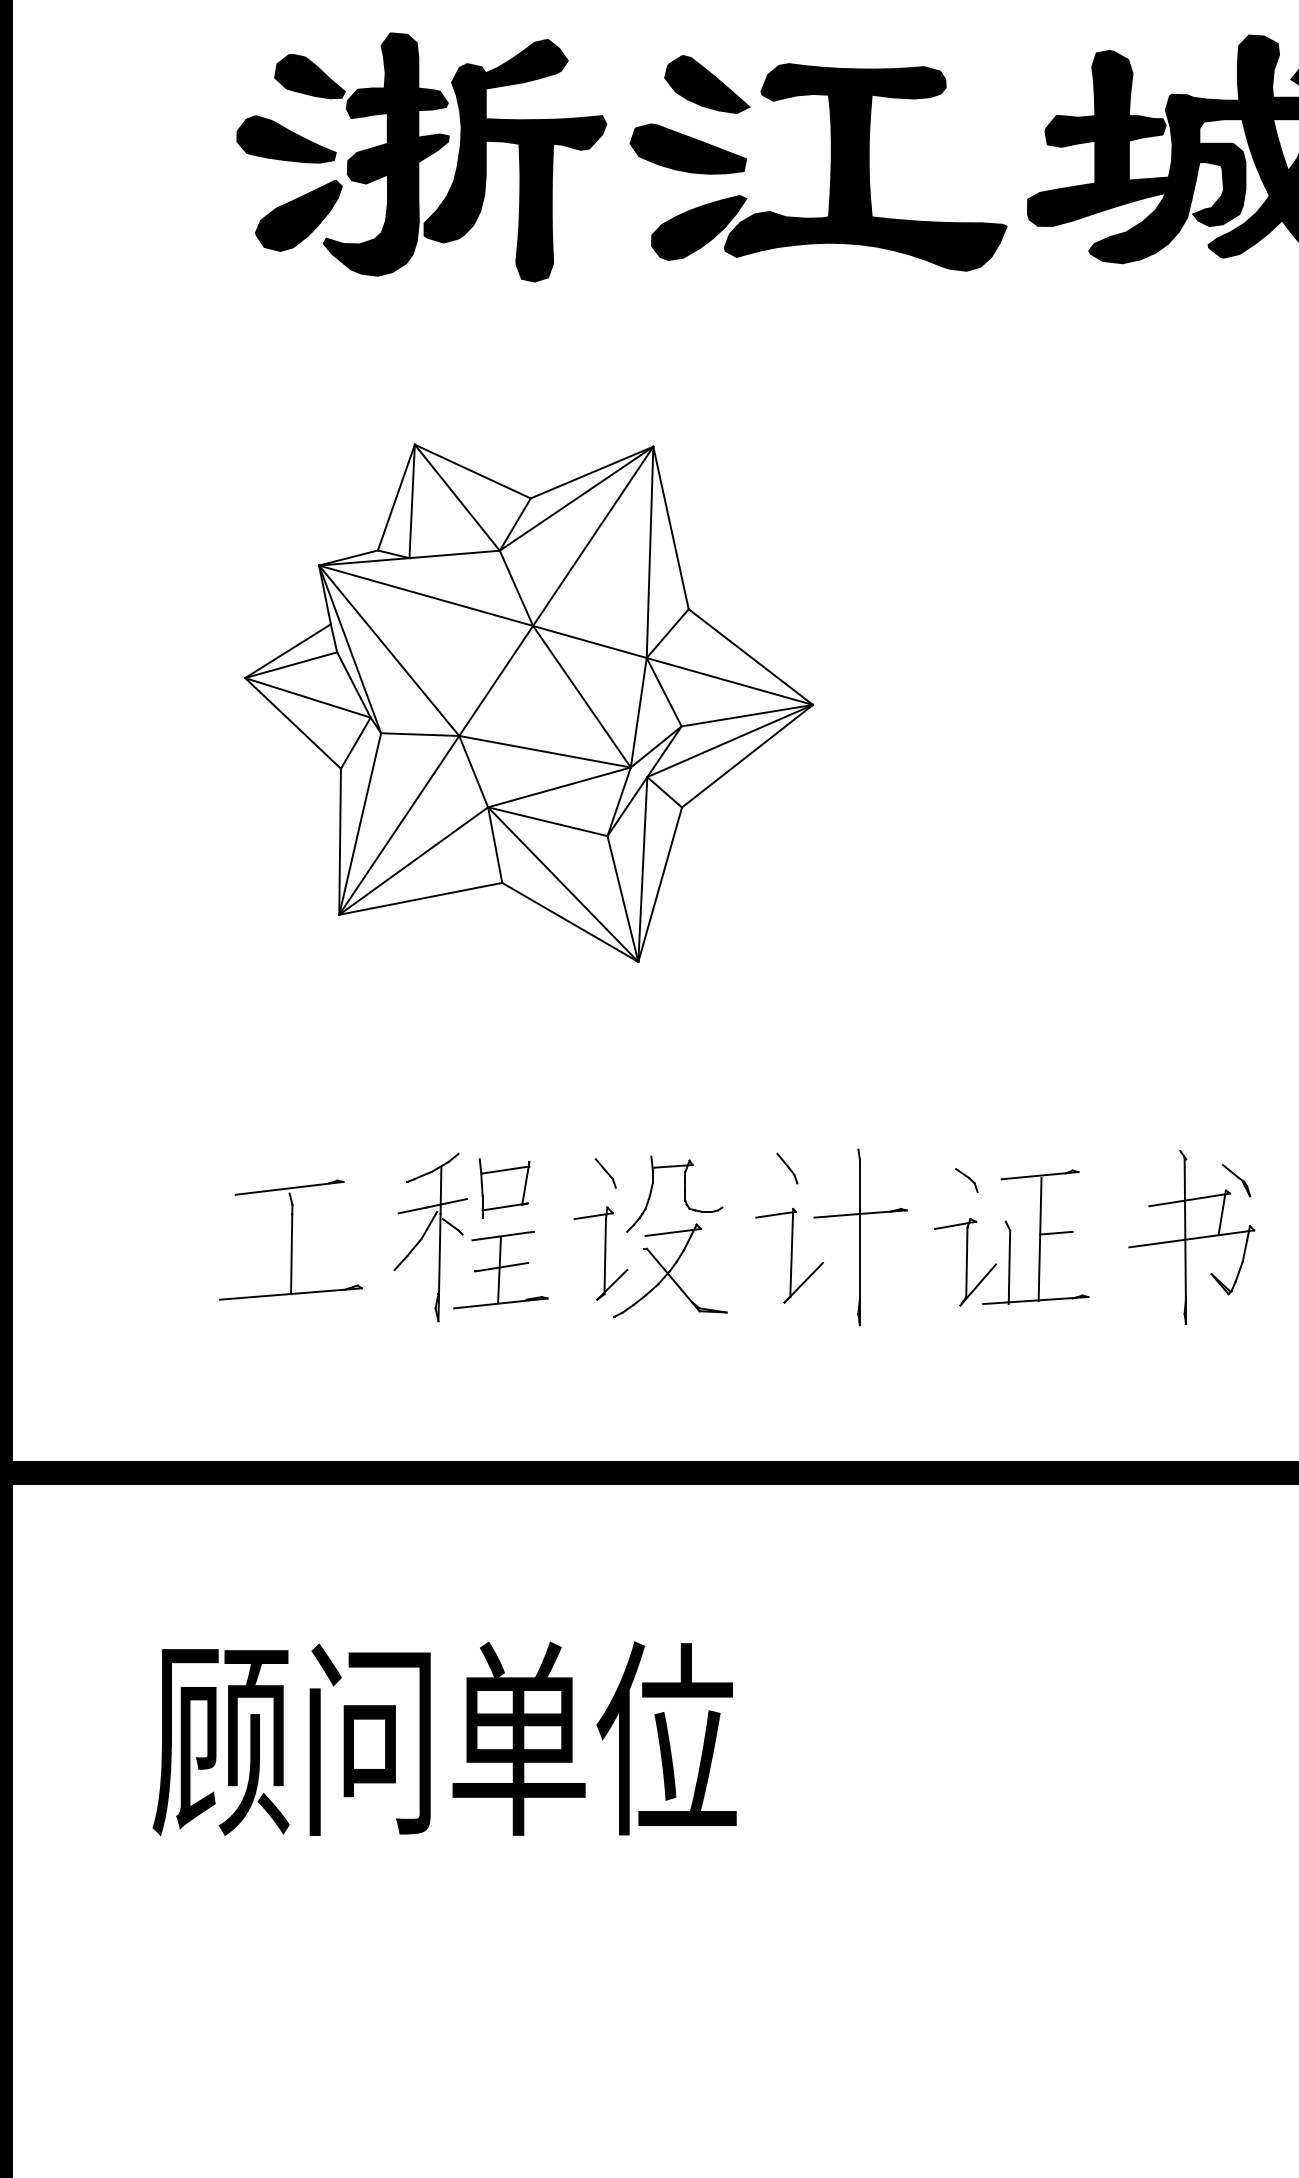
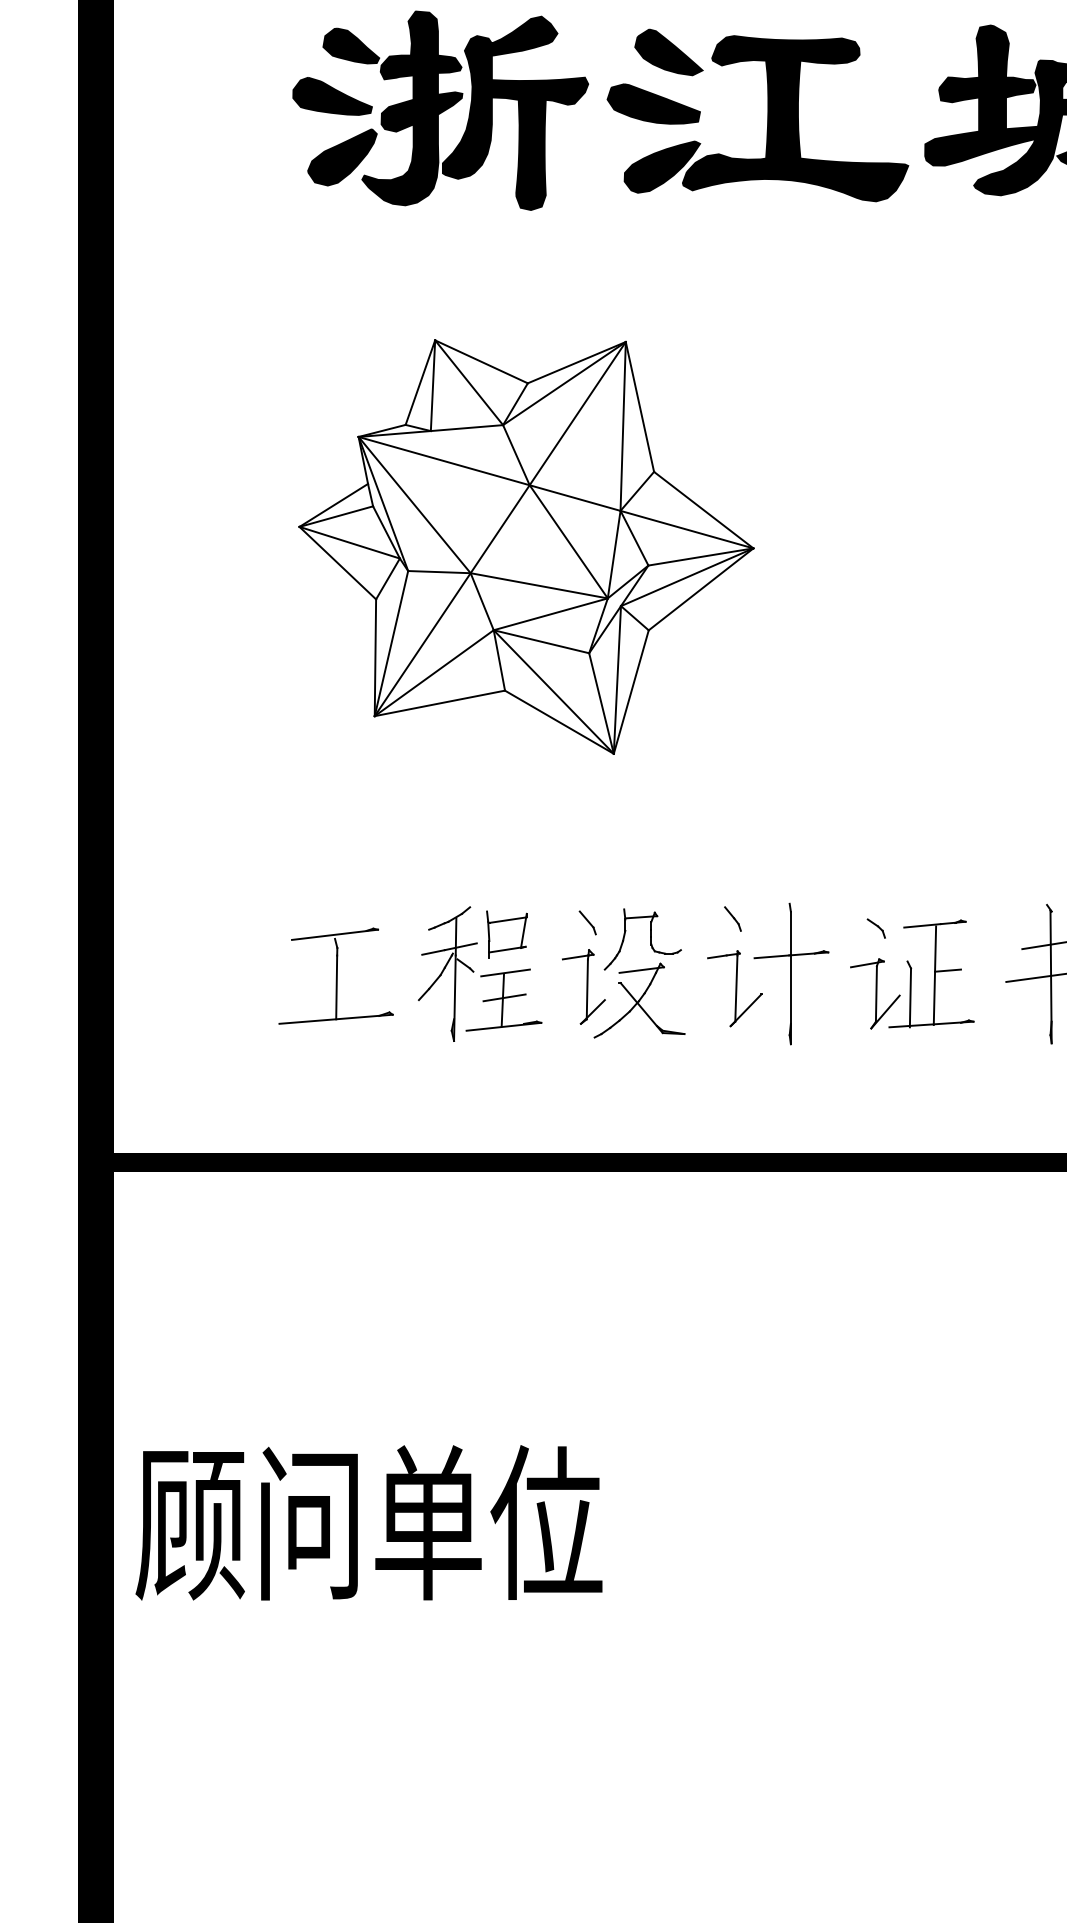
text: (444, 1738) -> (368, 1522), moved

